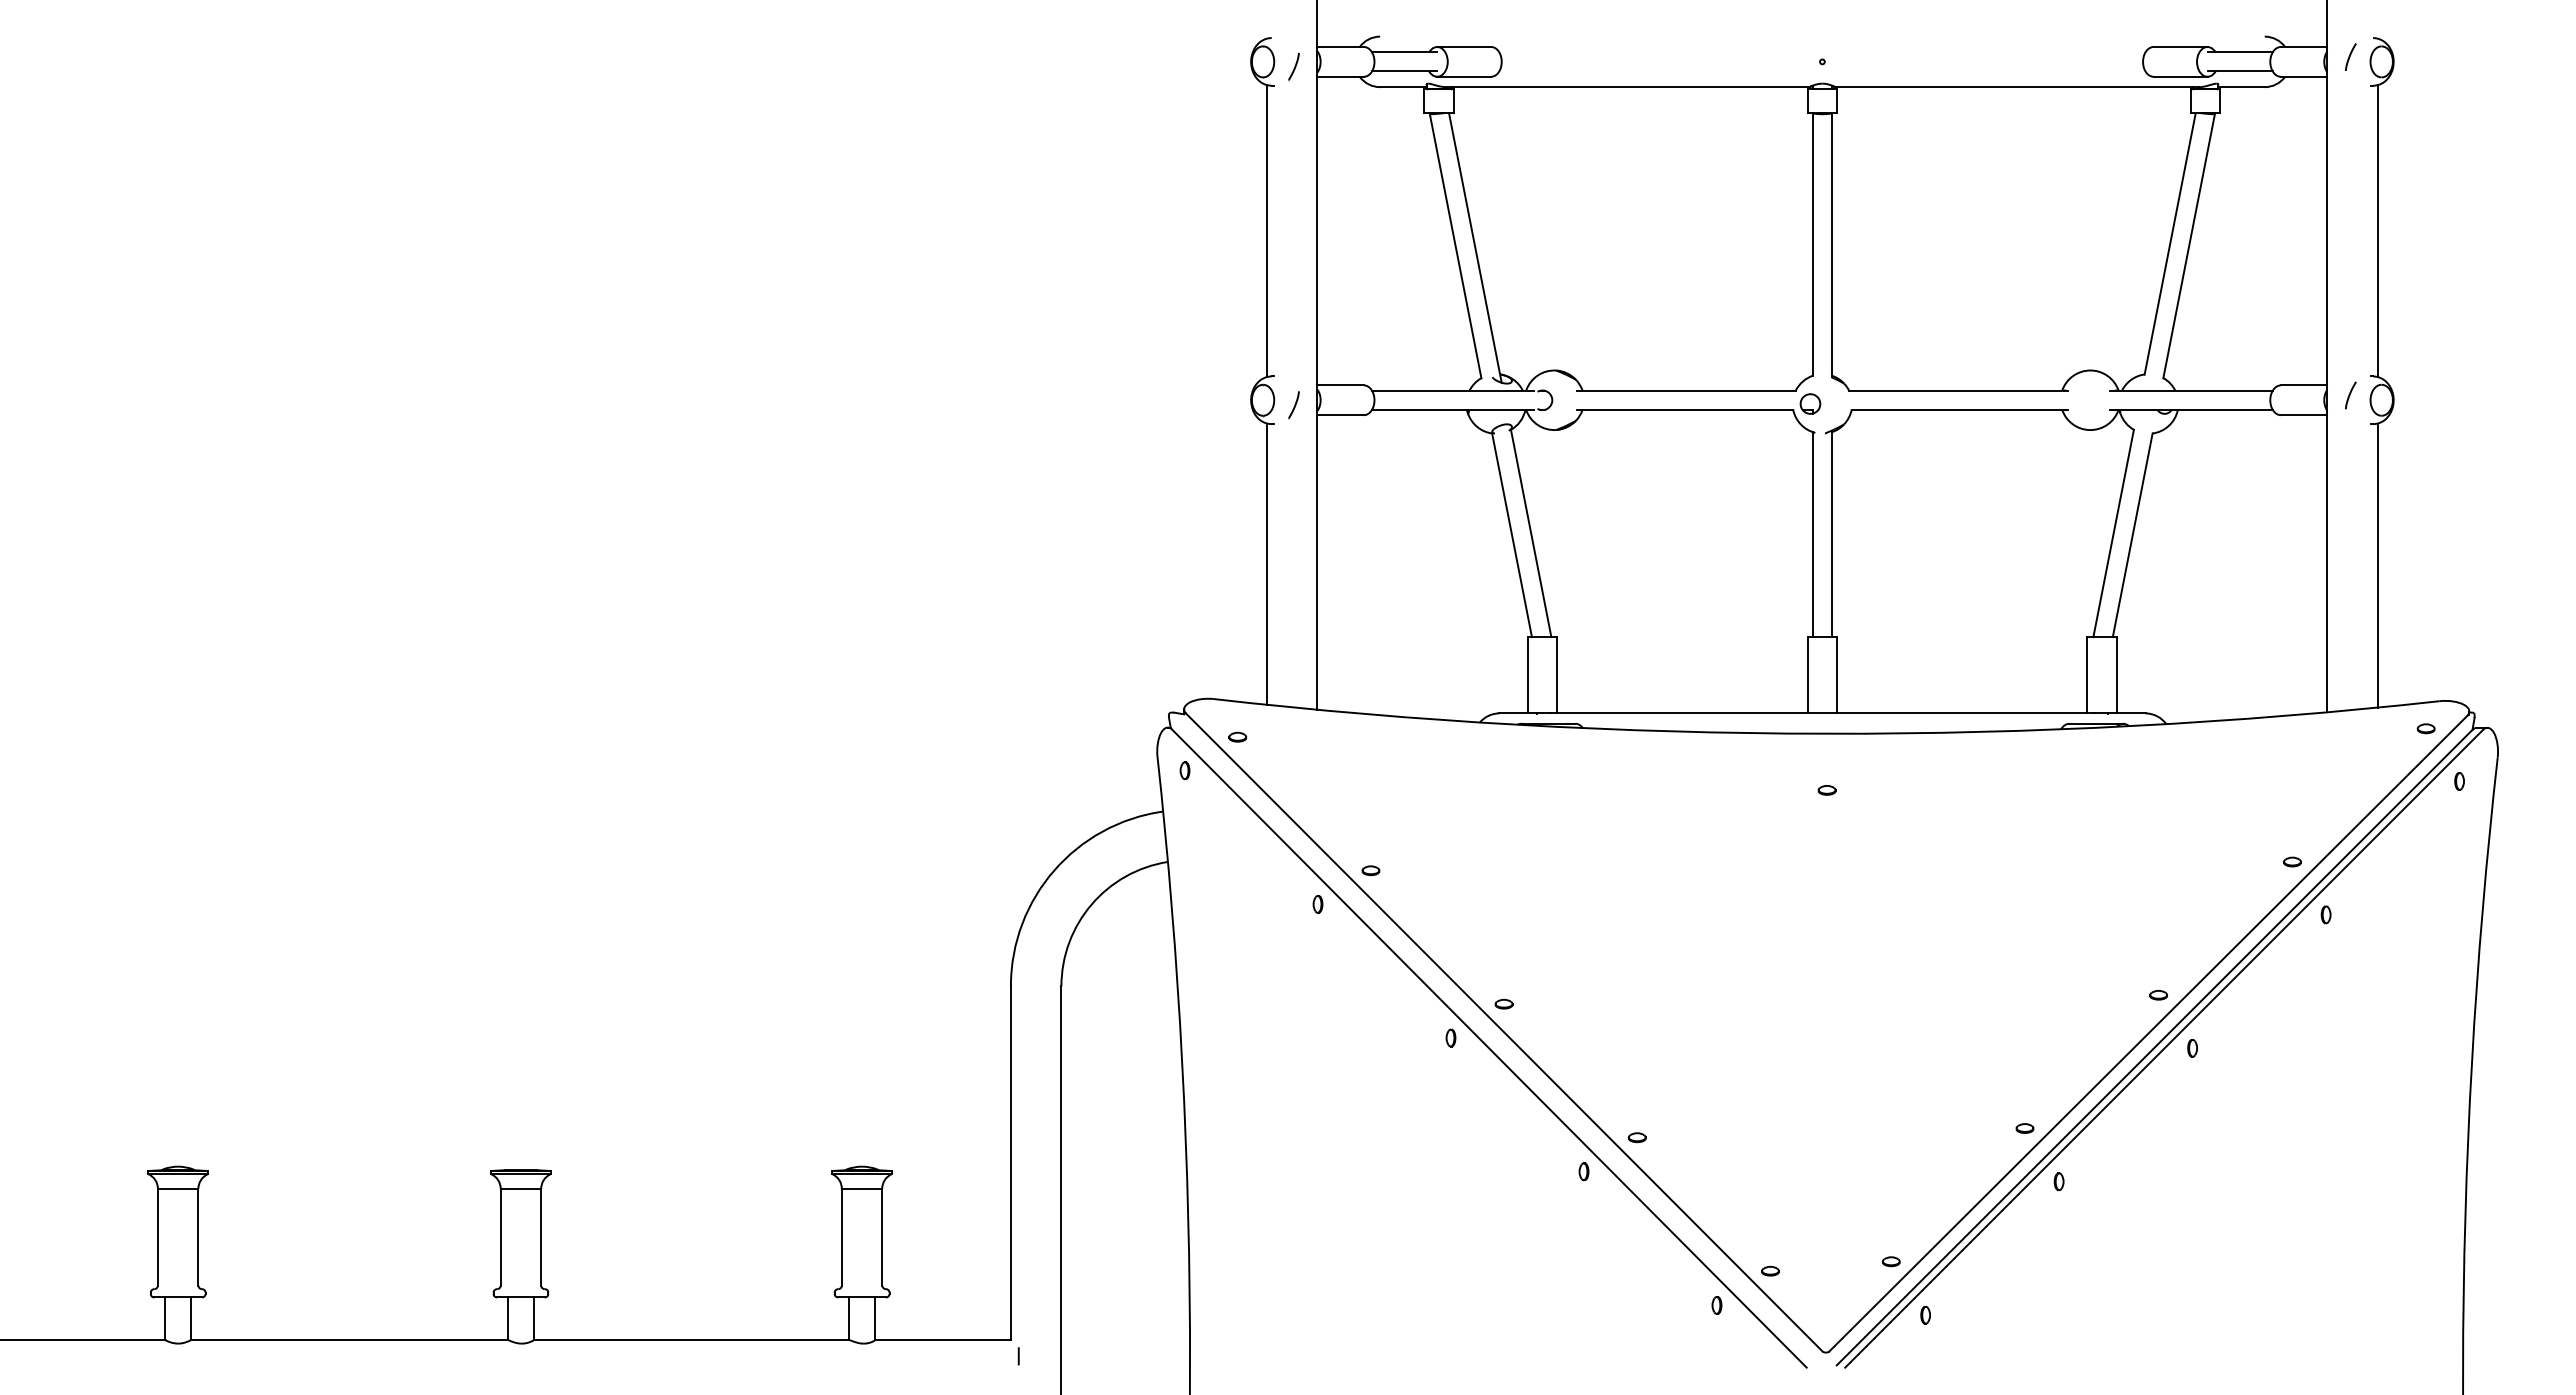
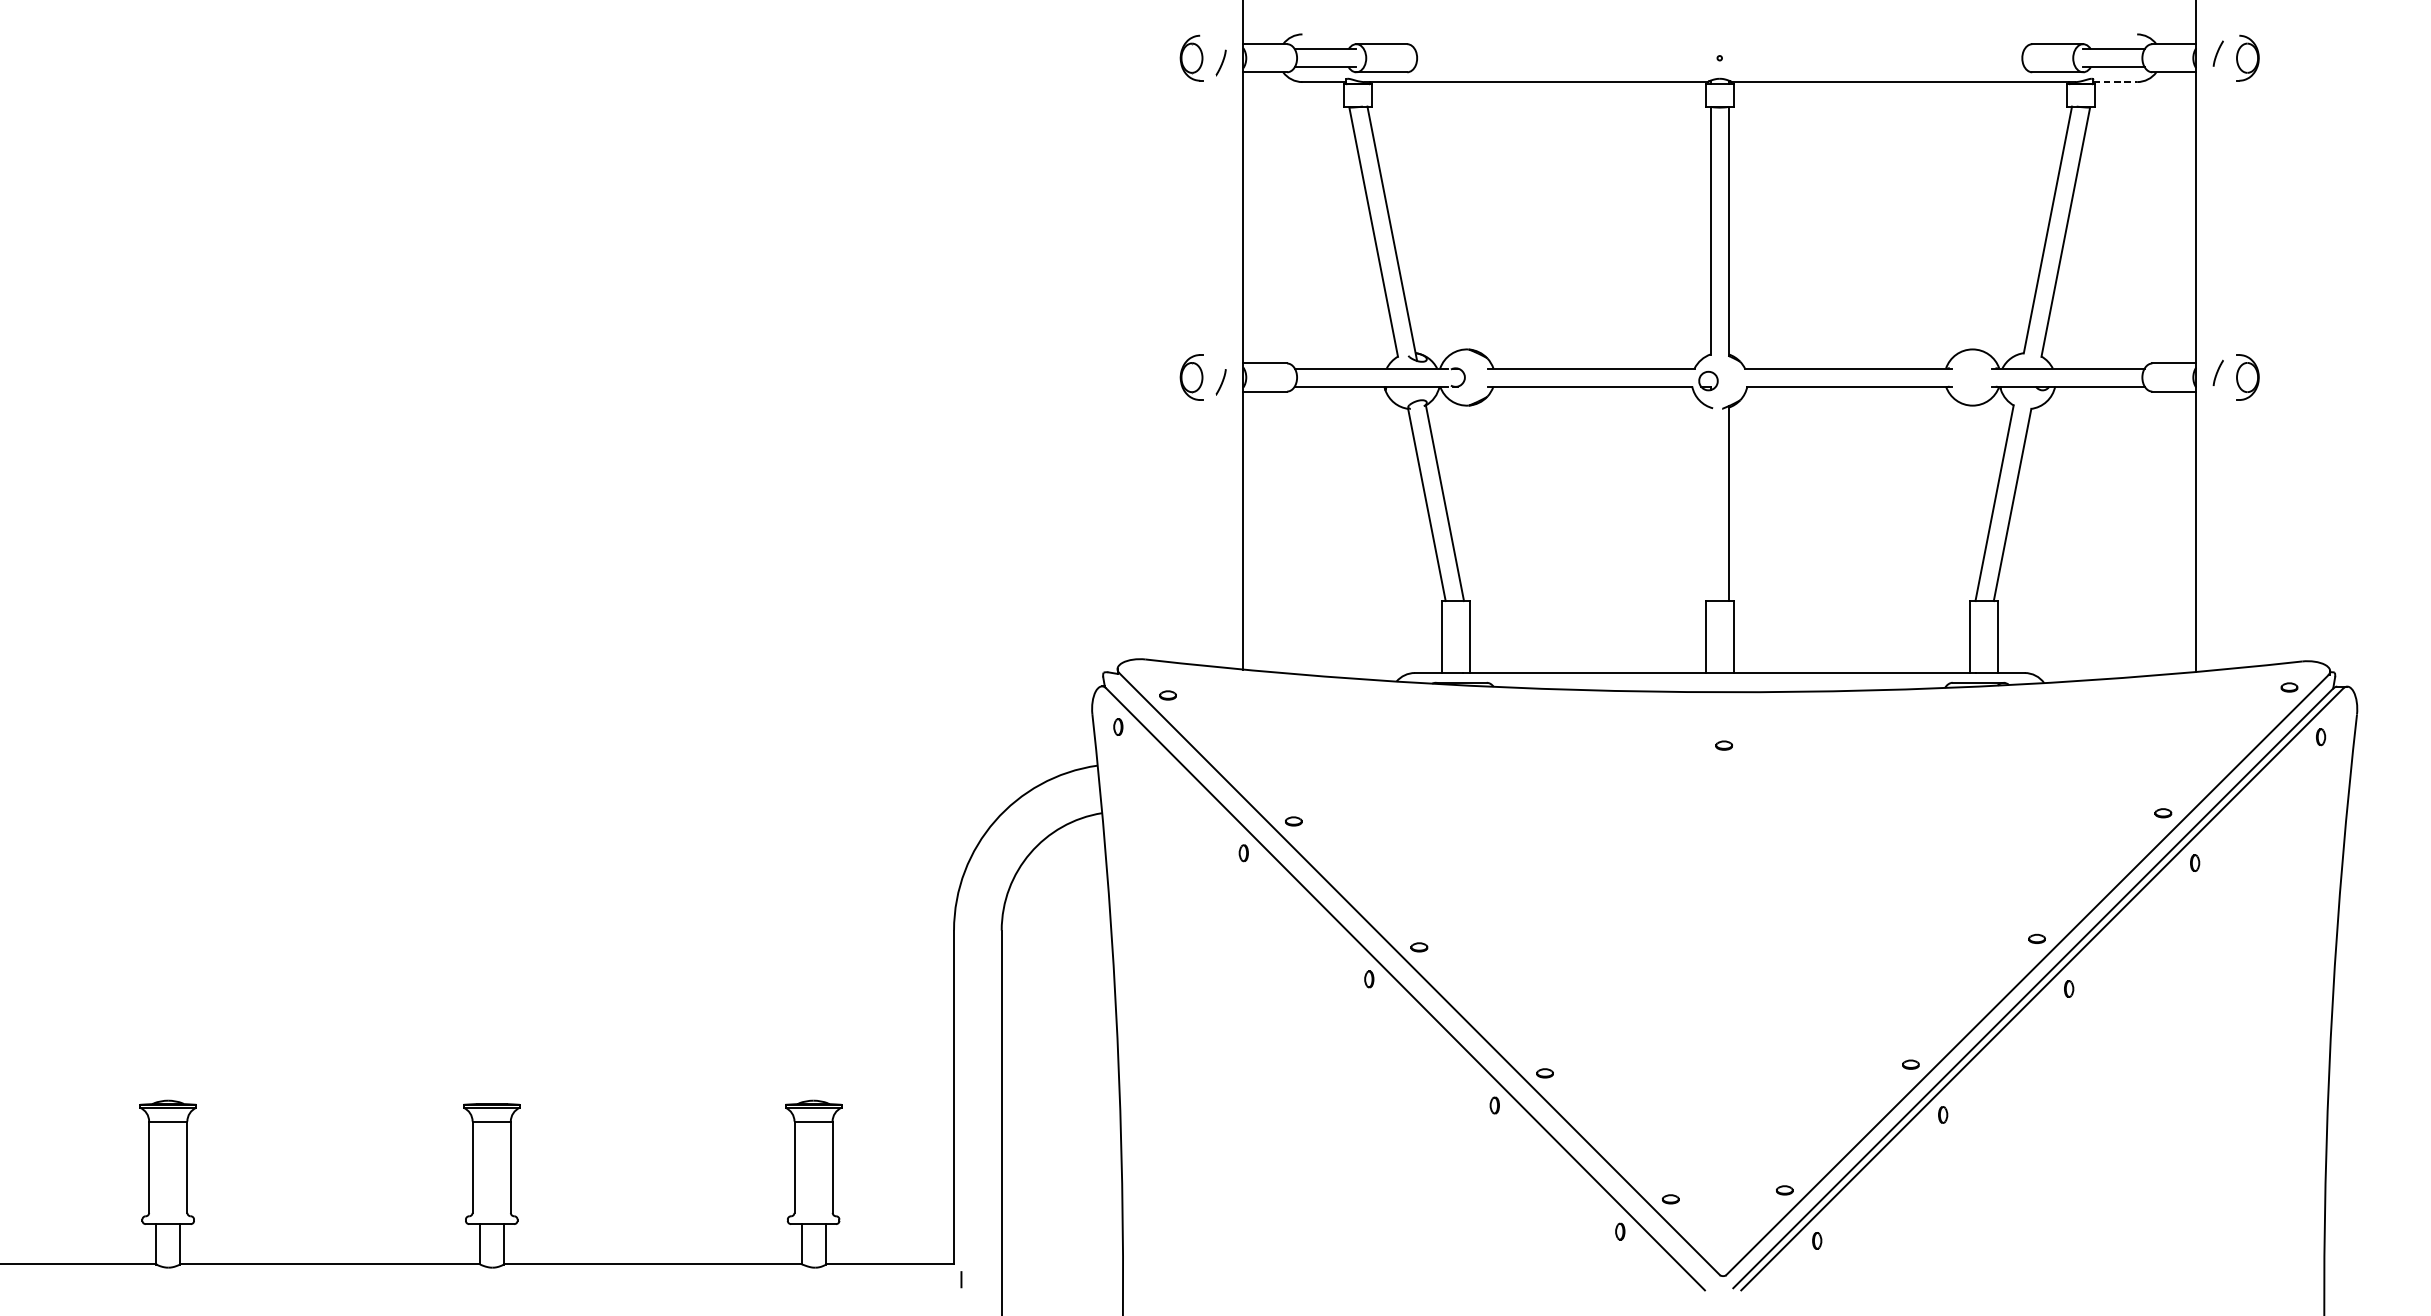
line: (2241, 87) -> (2115, 82), solid -> dashed
line: (1266, 231) -> (1195, 218), removed
line: (2377, 231) -> (2243, 218), removed
line: (1812, 534) -> (1710, 504), removed
line: (1266, 563) -> (1195, 531), removed
line: (2377, 565) -> (2243, 533), removed

